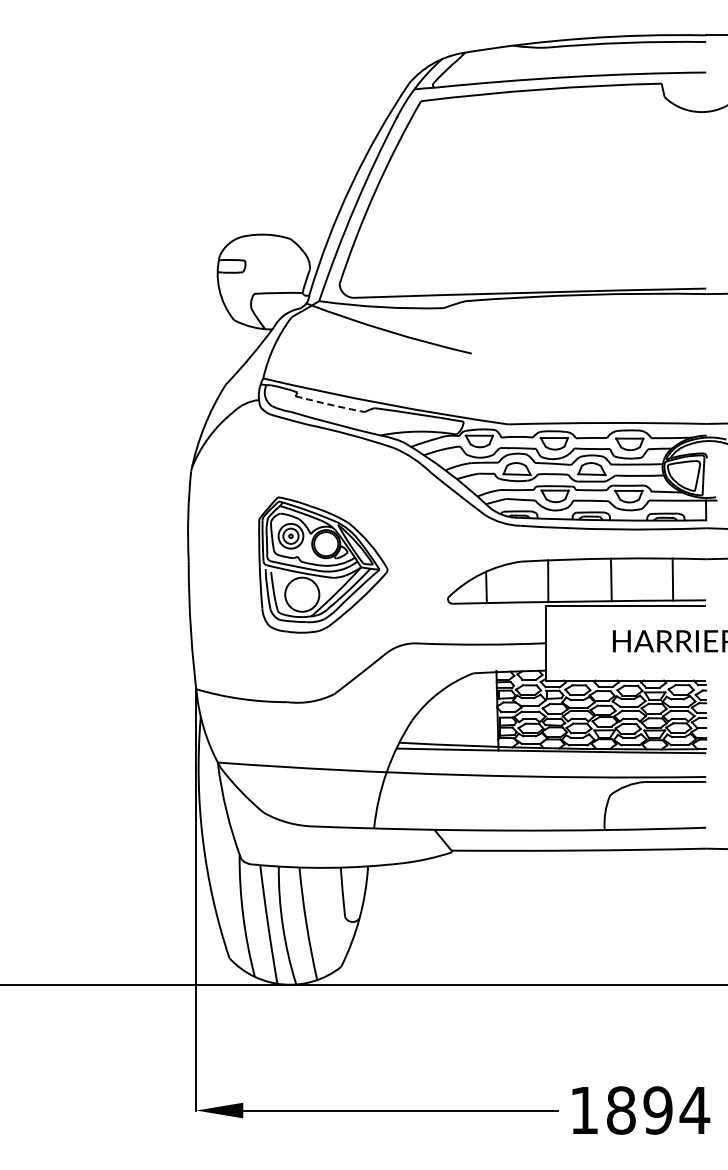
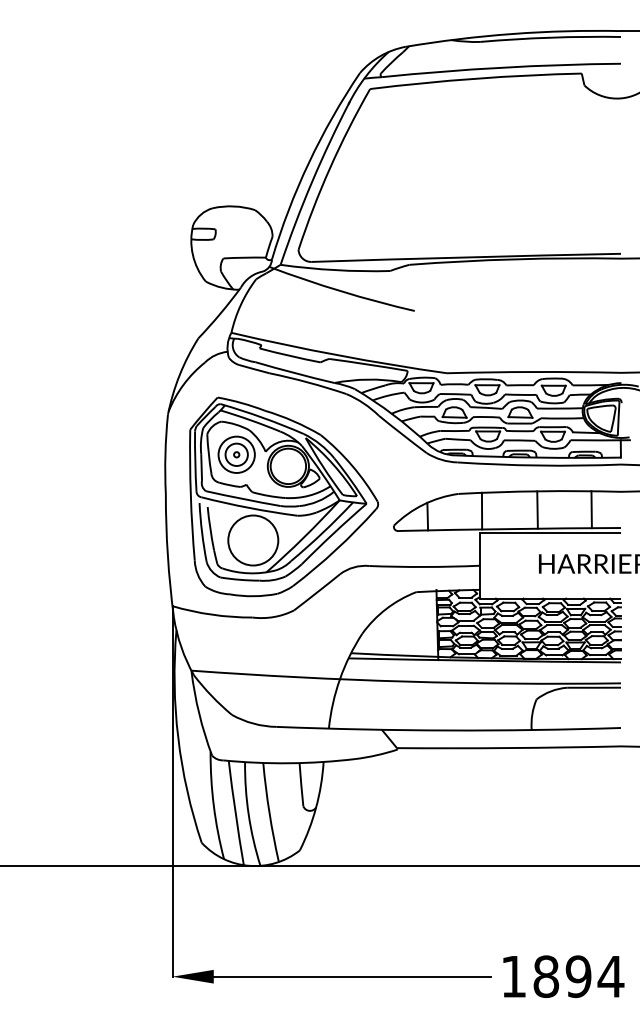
arc: (329, 404) -> (289, 355), dashed -> solid
part: (323, 564) -> (284, 496), size x1.67

